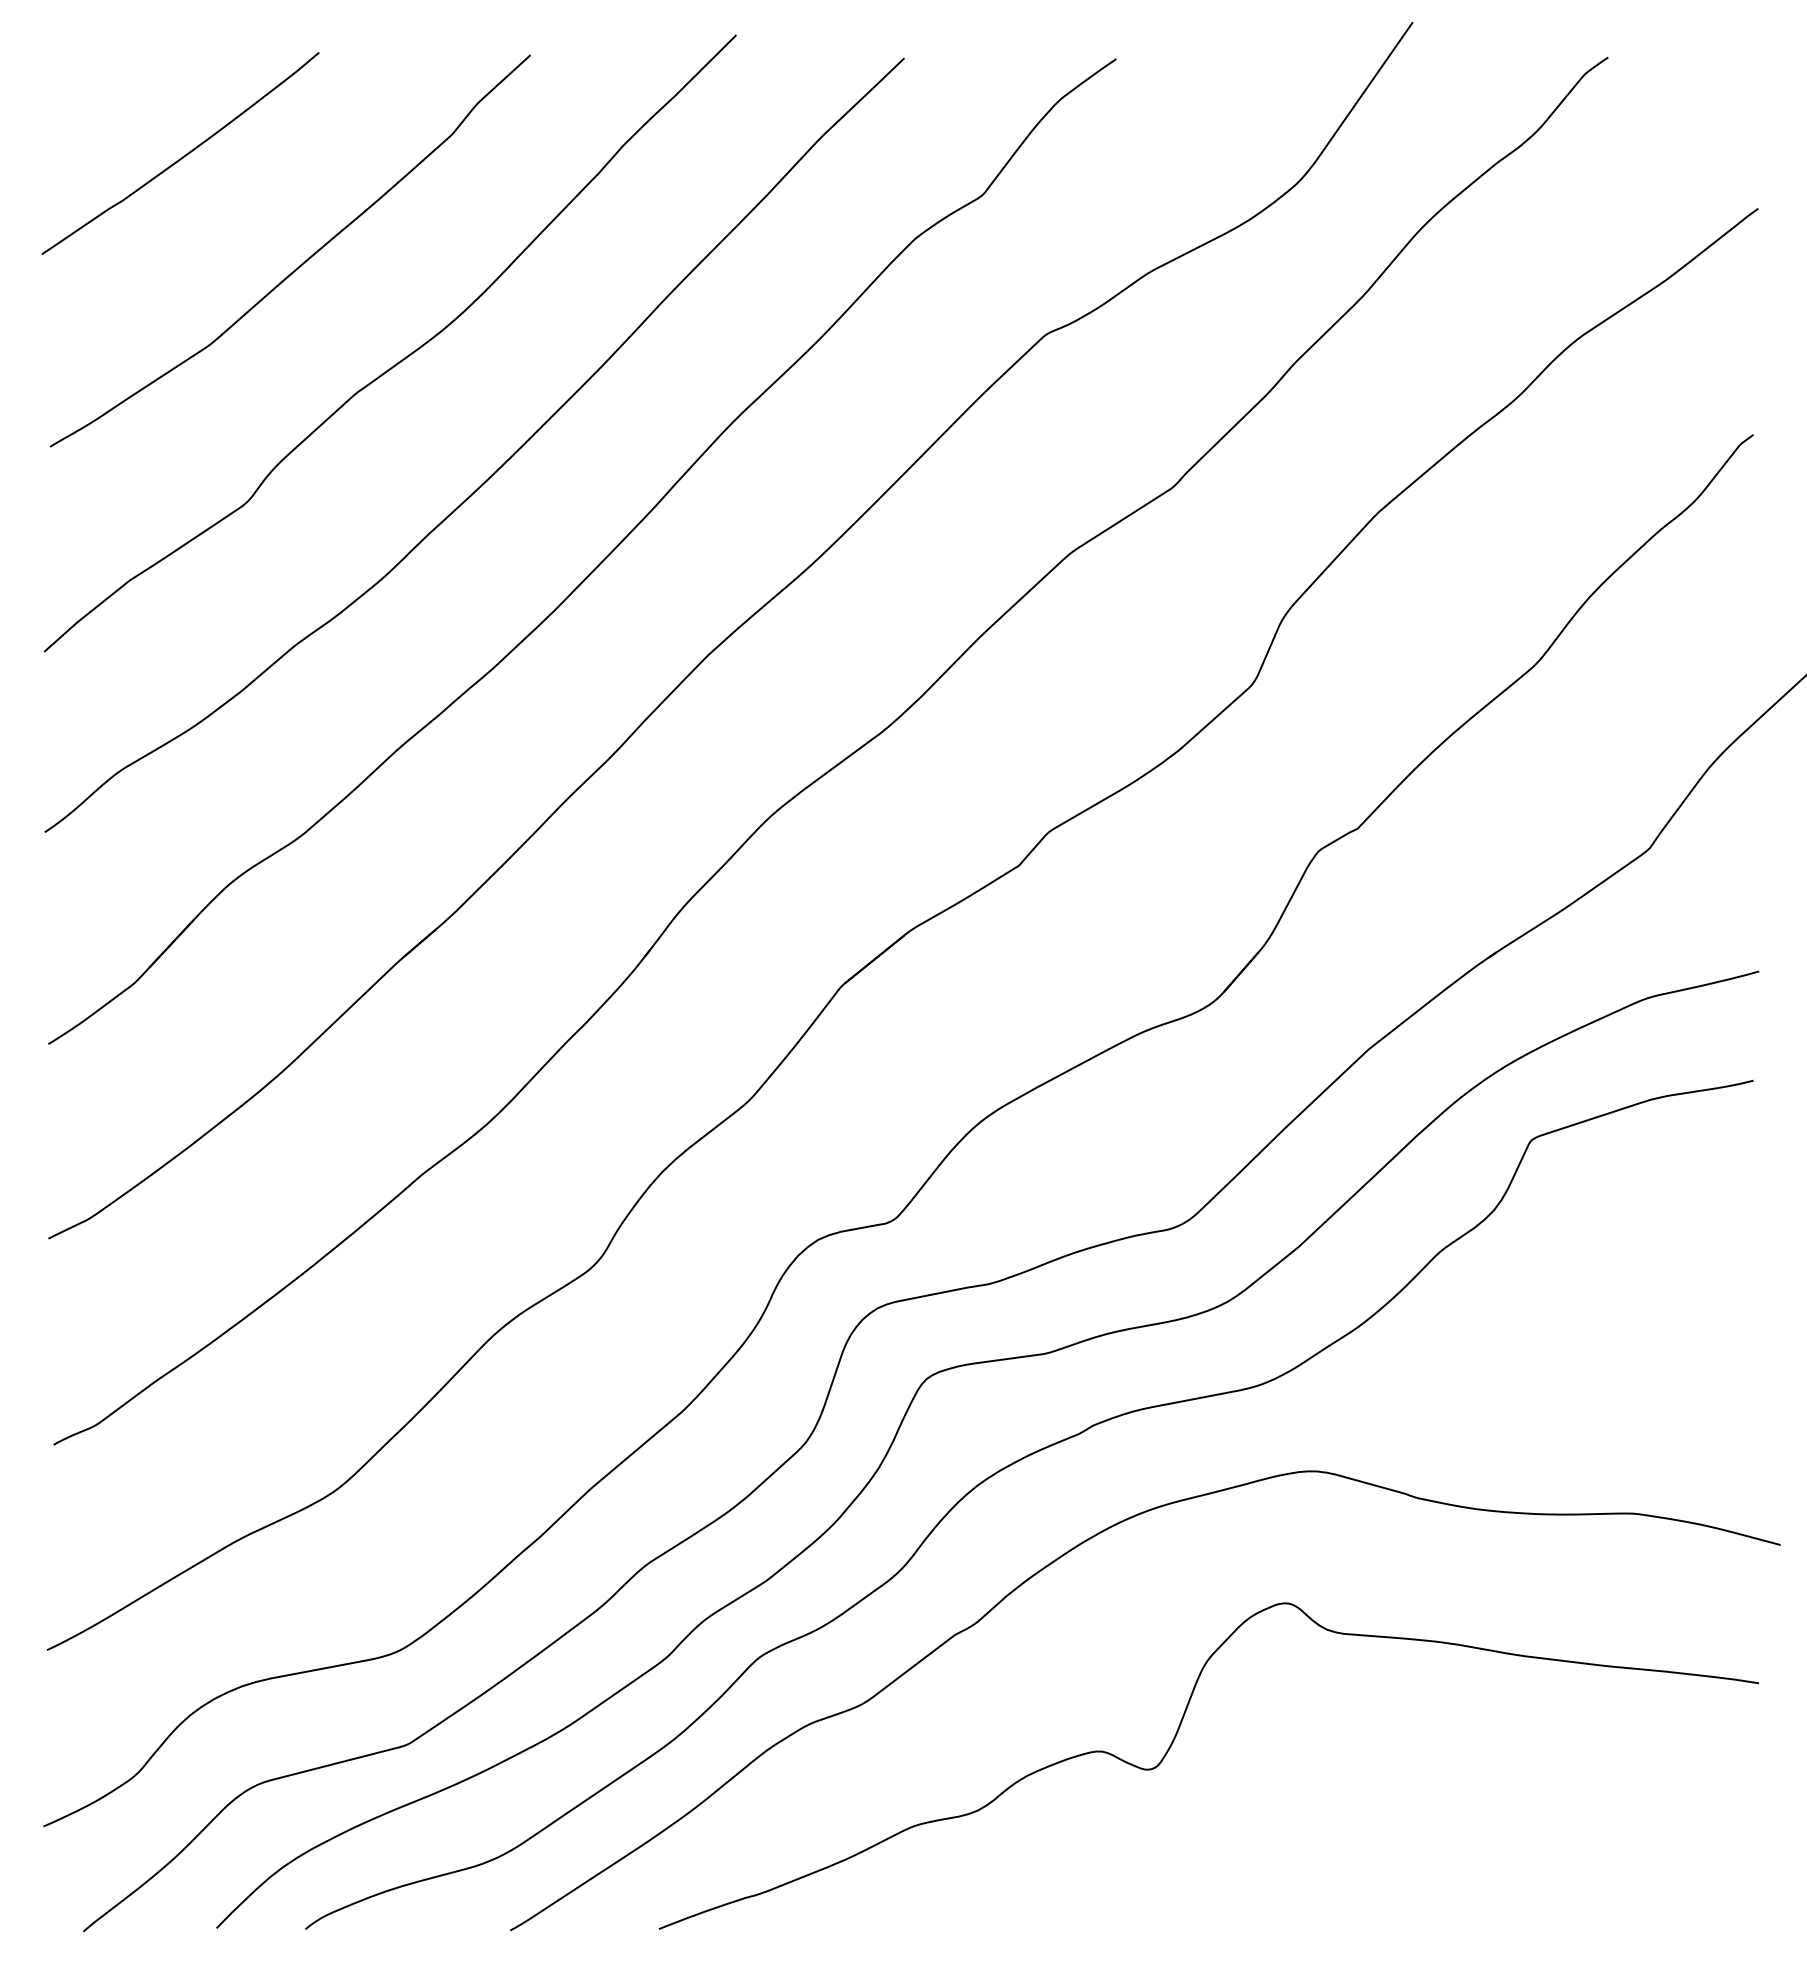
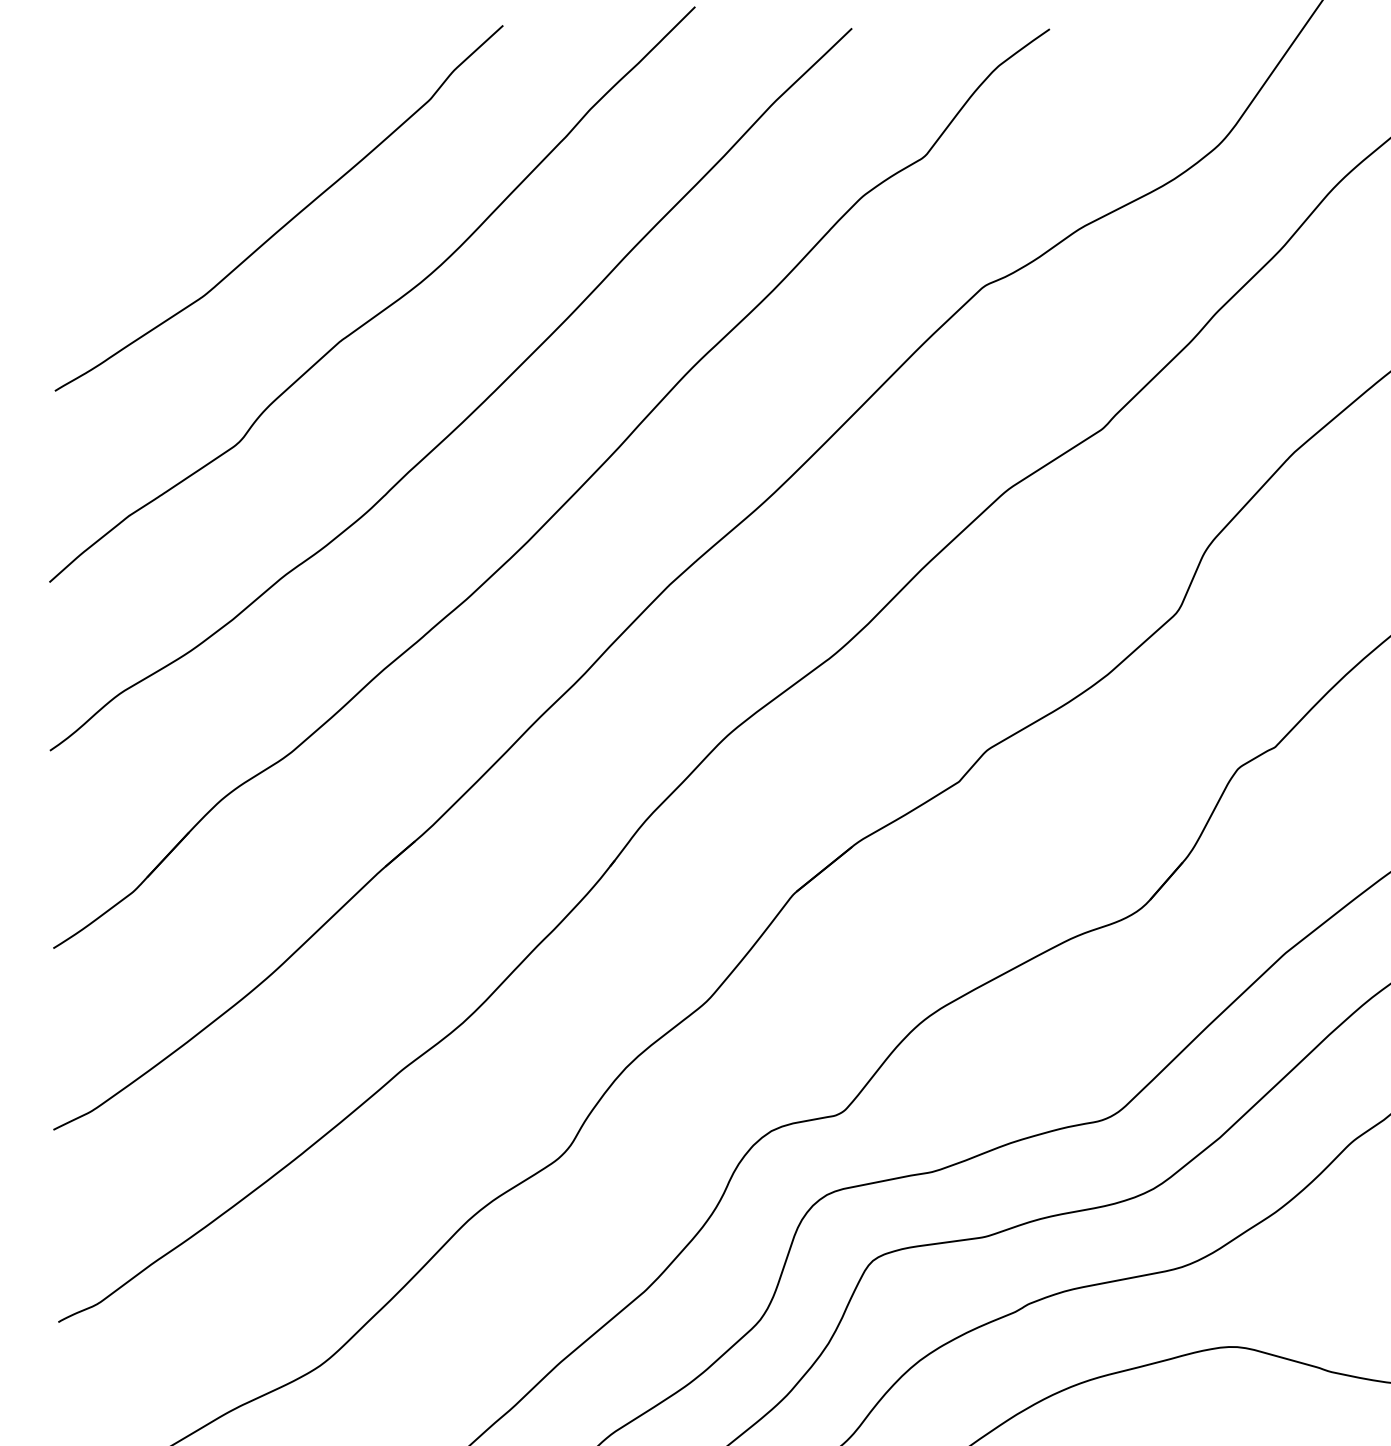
curve: (183, 155) -> (179, 119), removed

